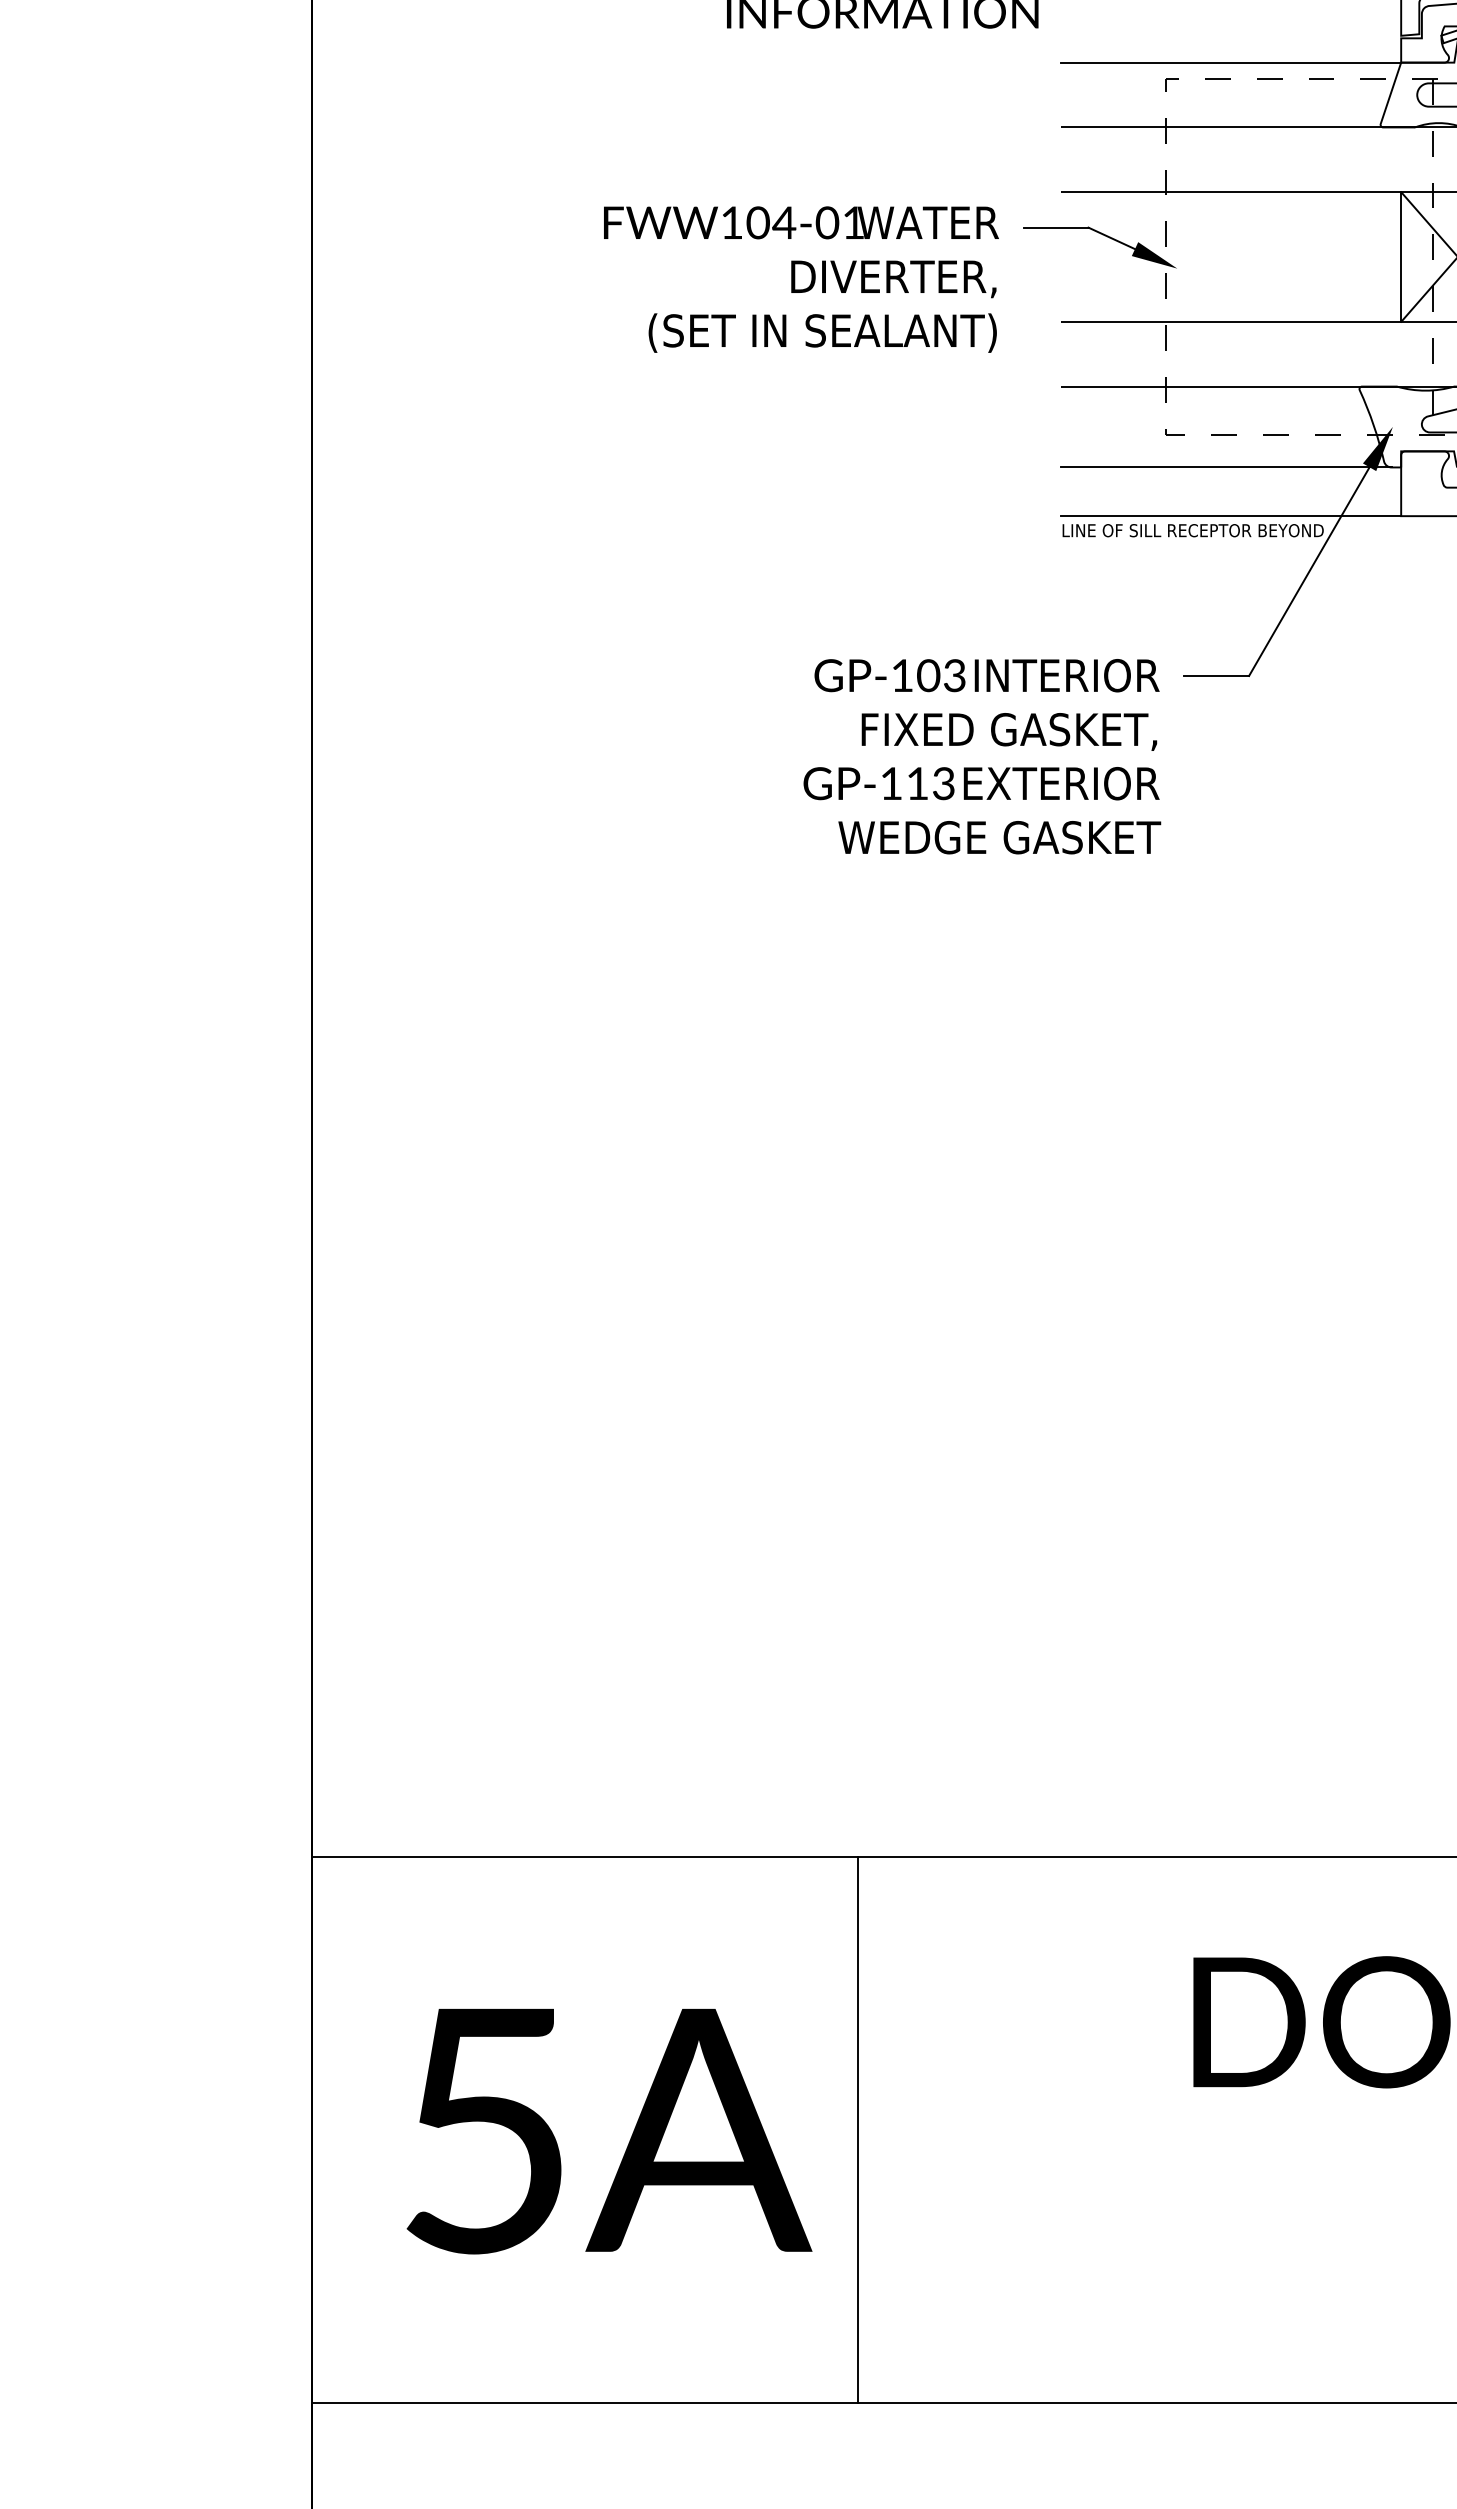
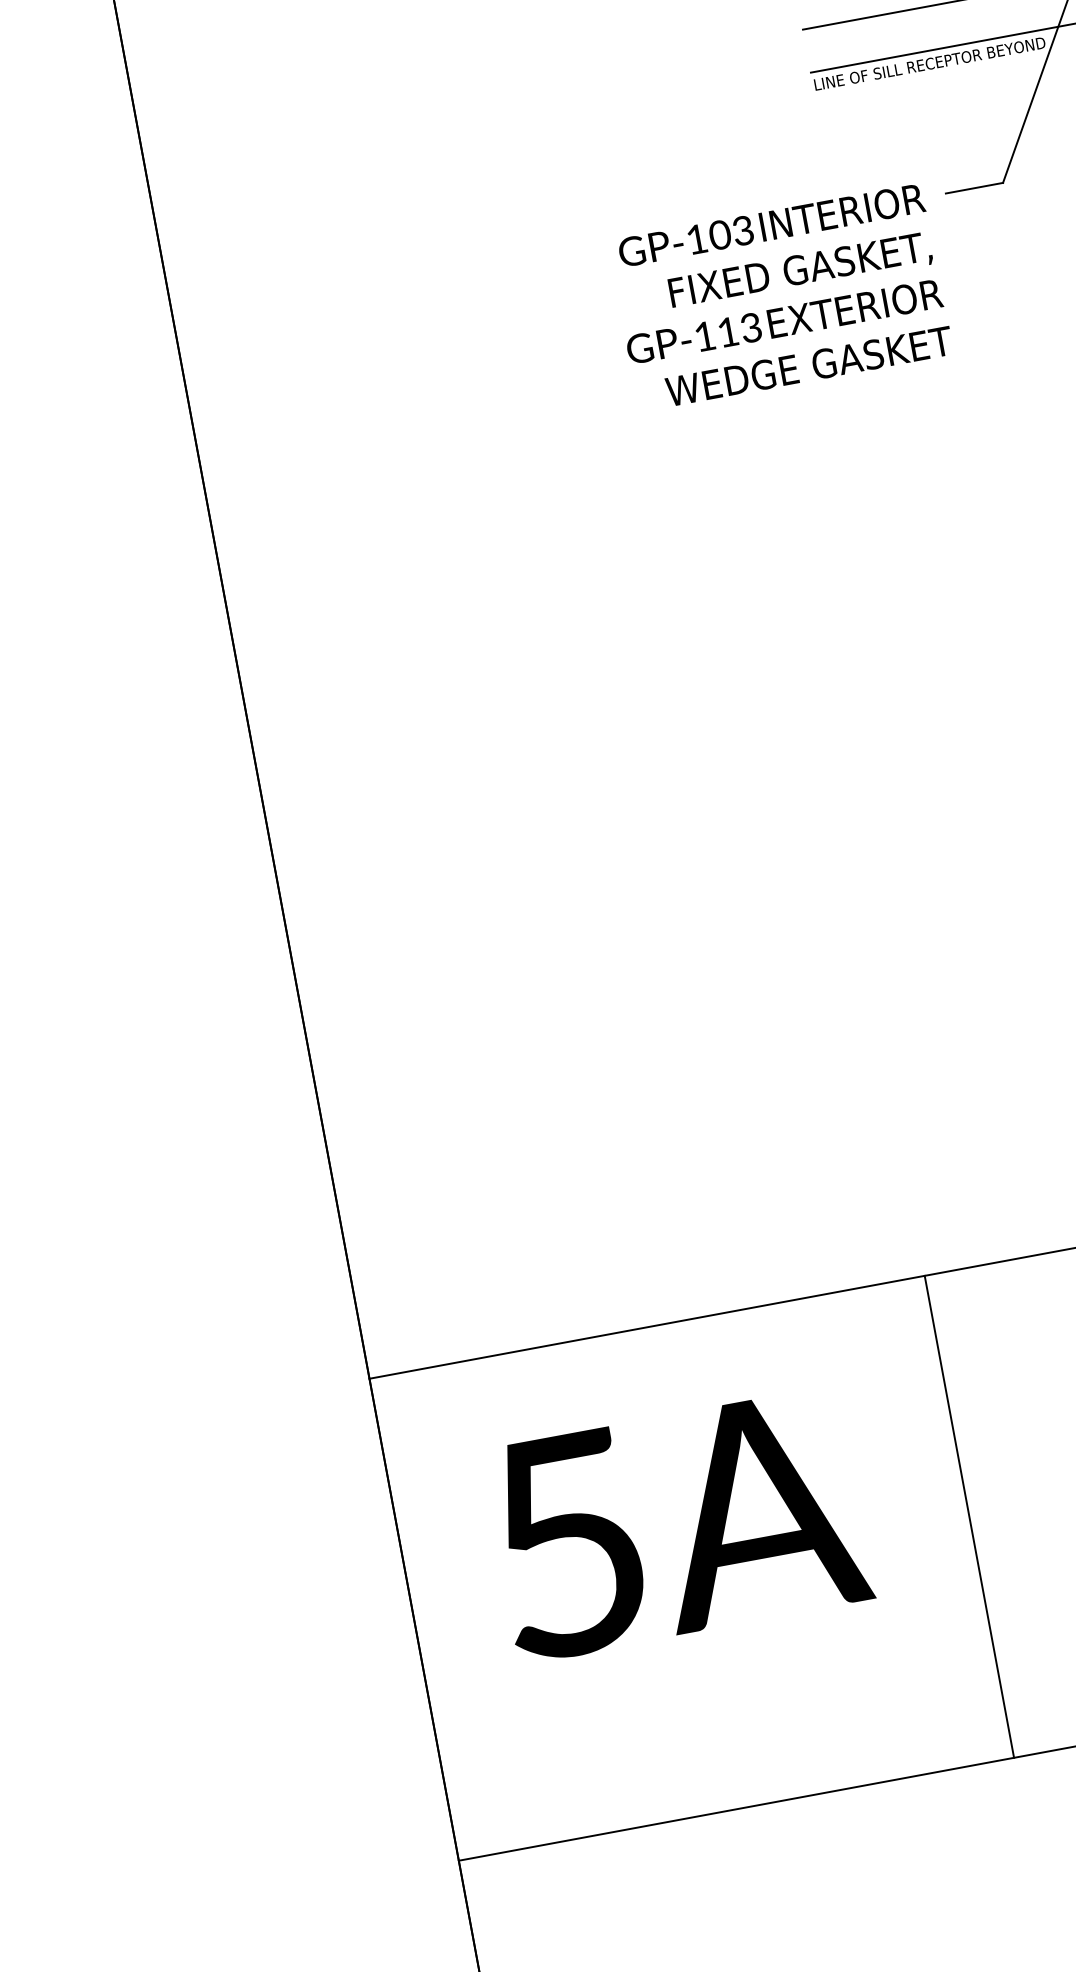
line: (858, 2130) -> (969, 1516), moved
text: (609, 2131) -> (678, 1525), moved

